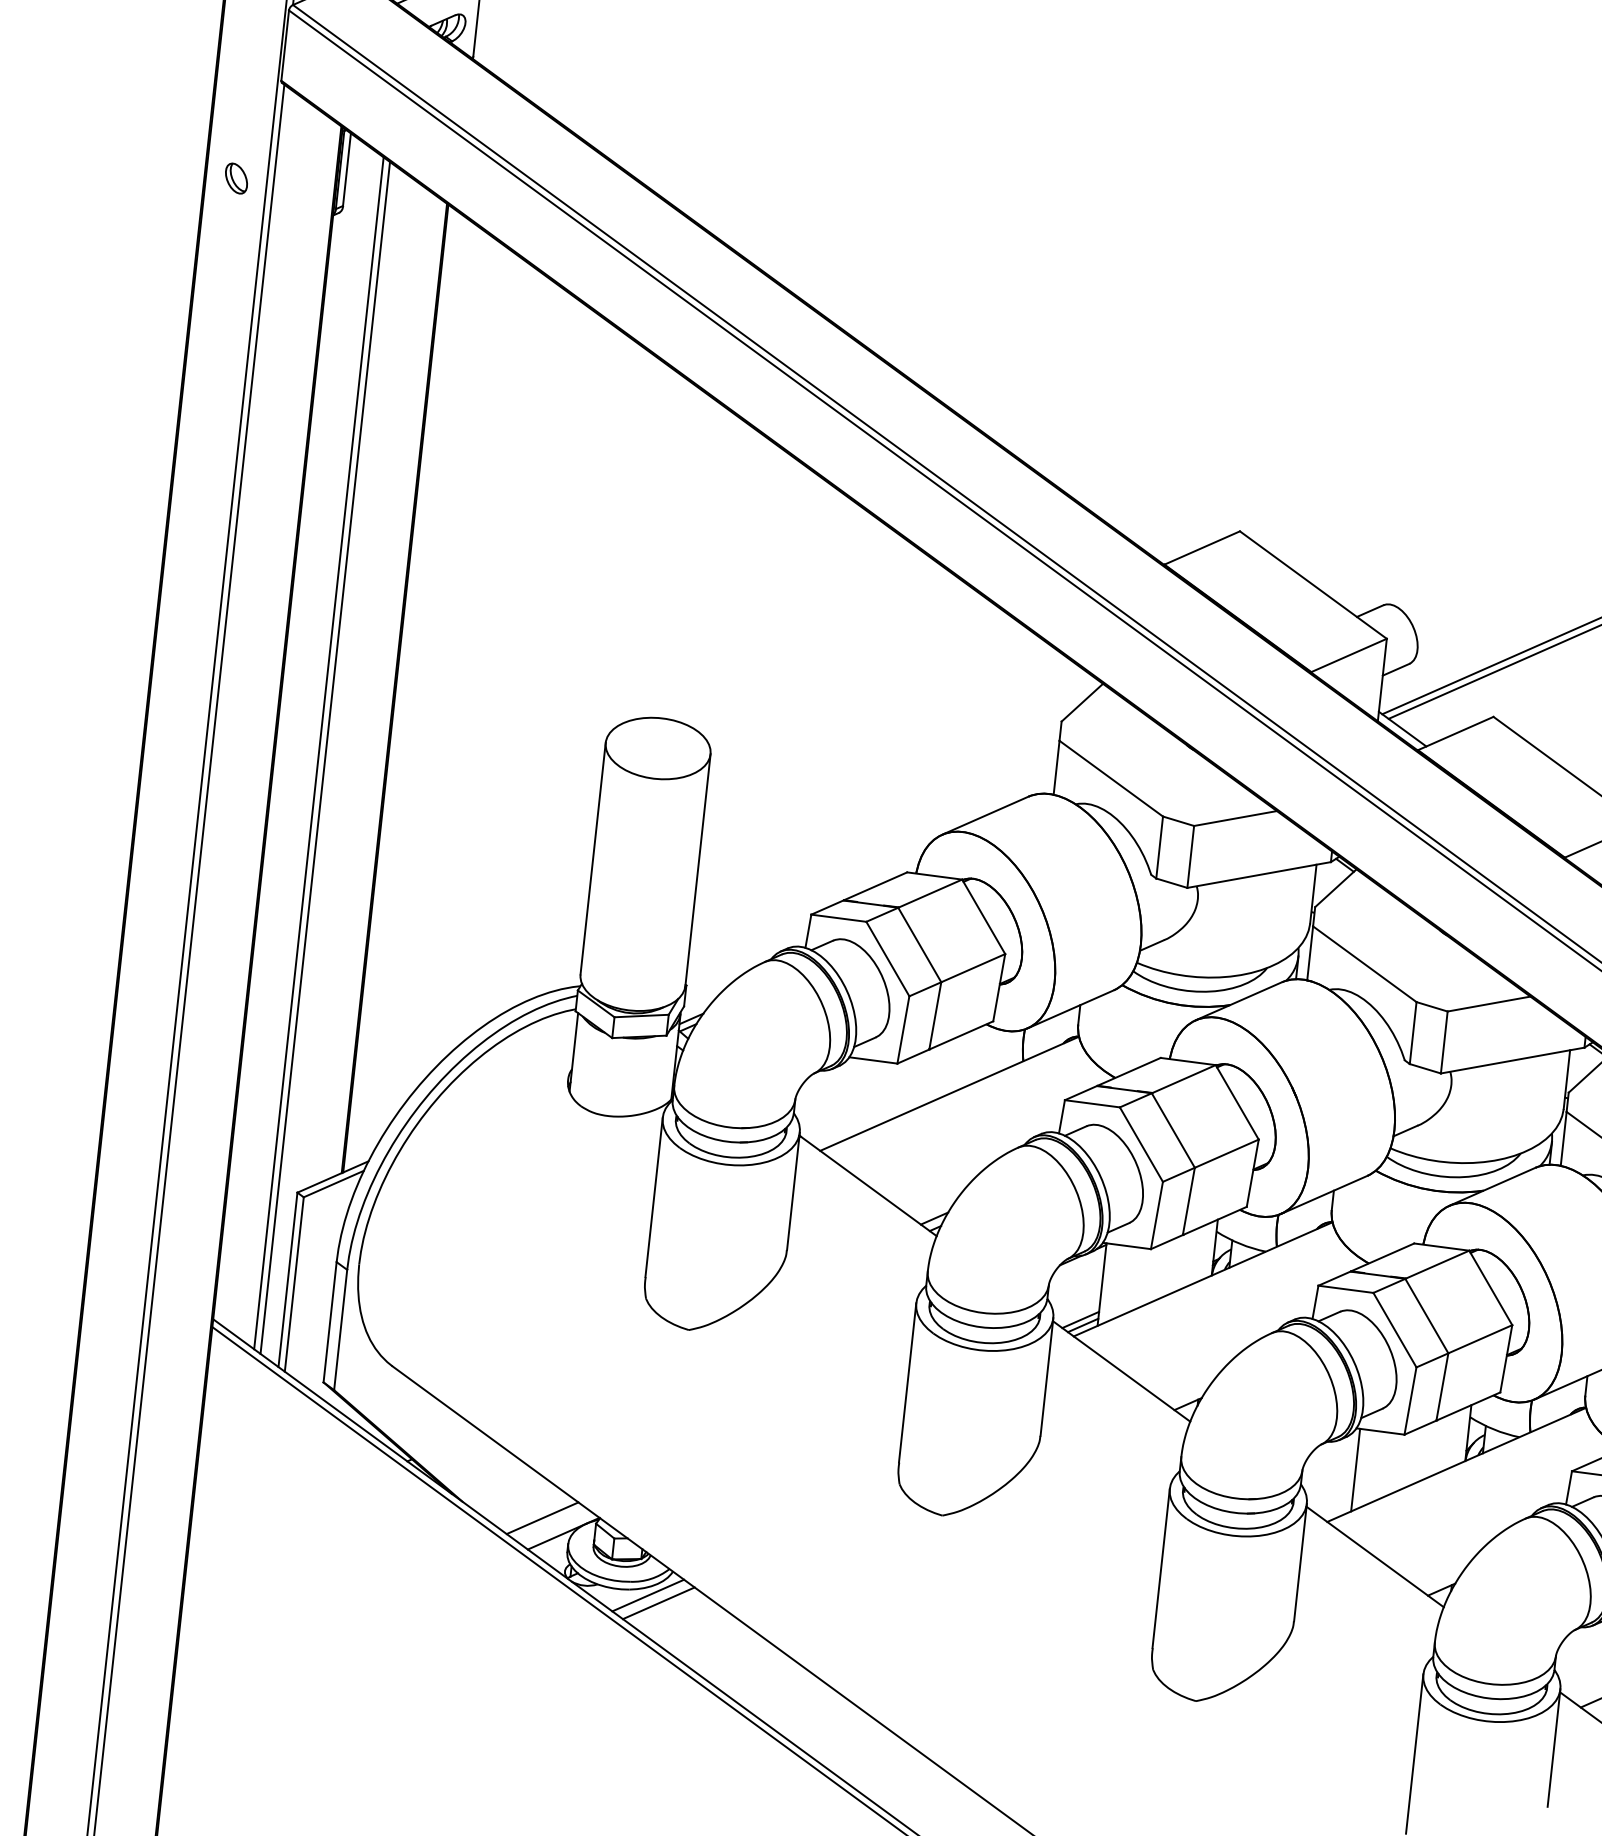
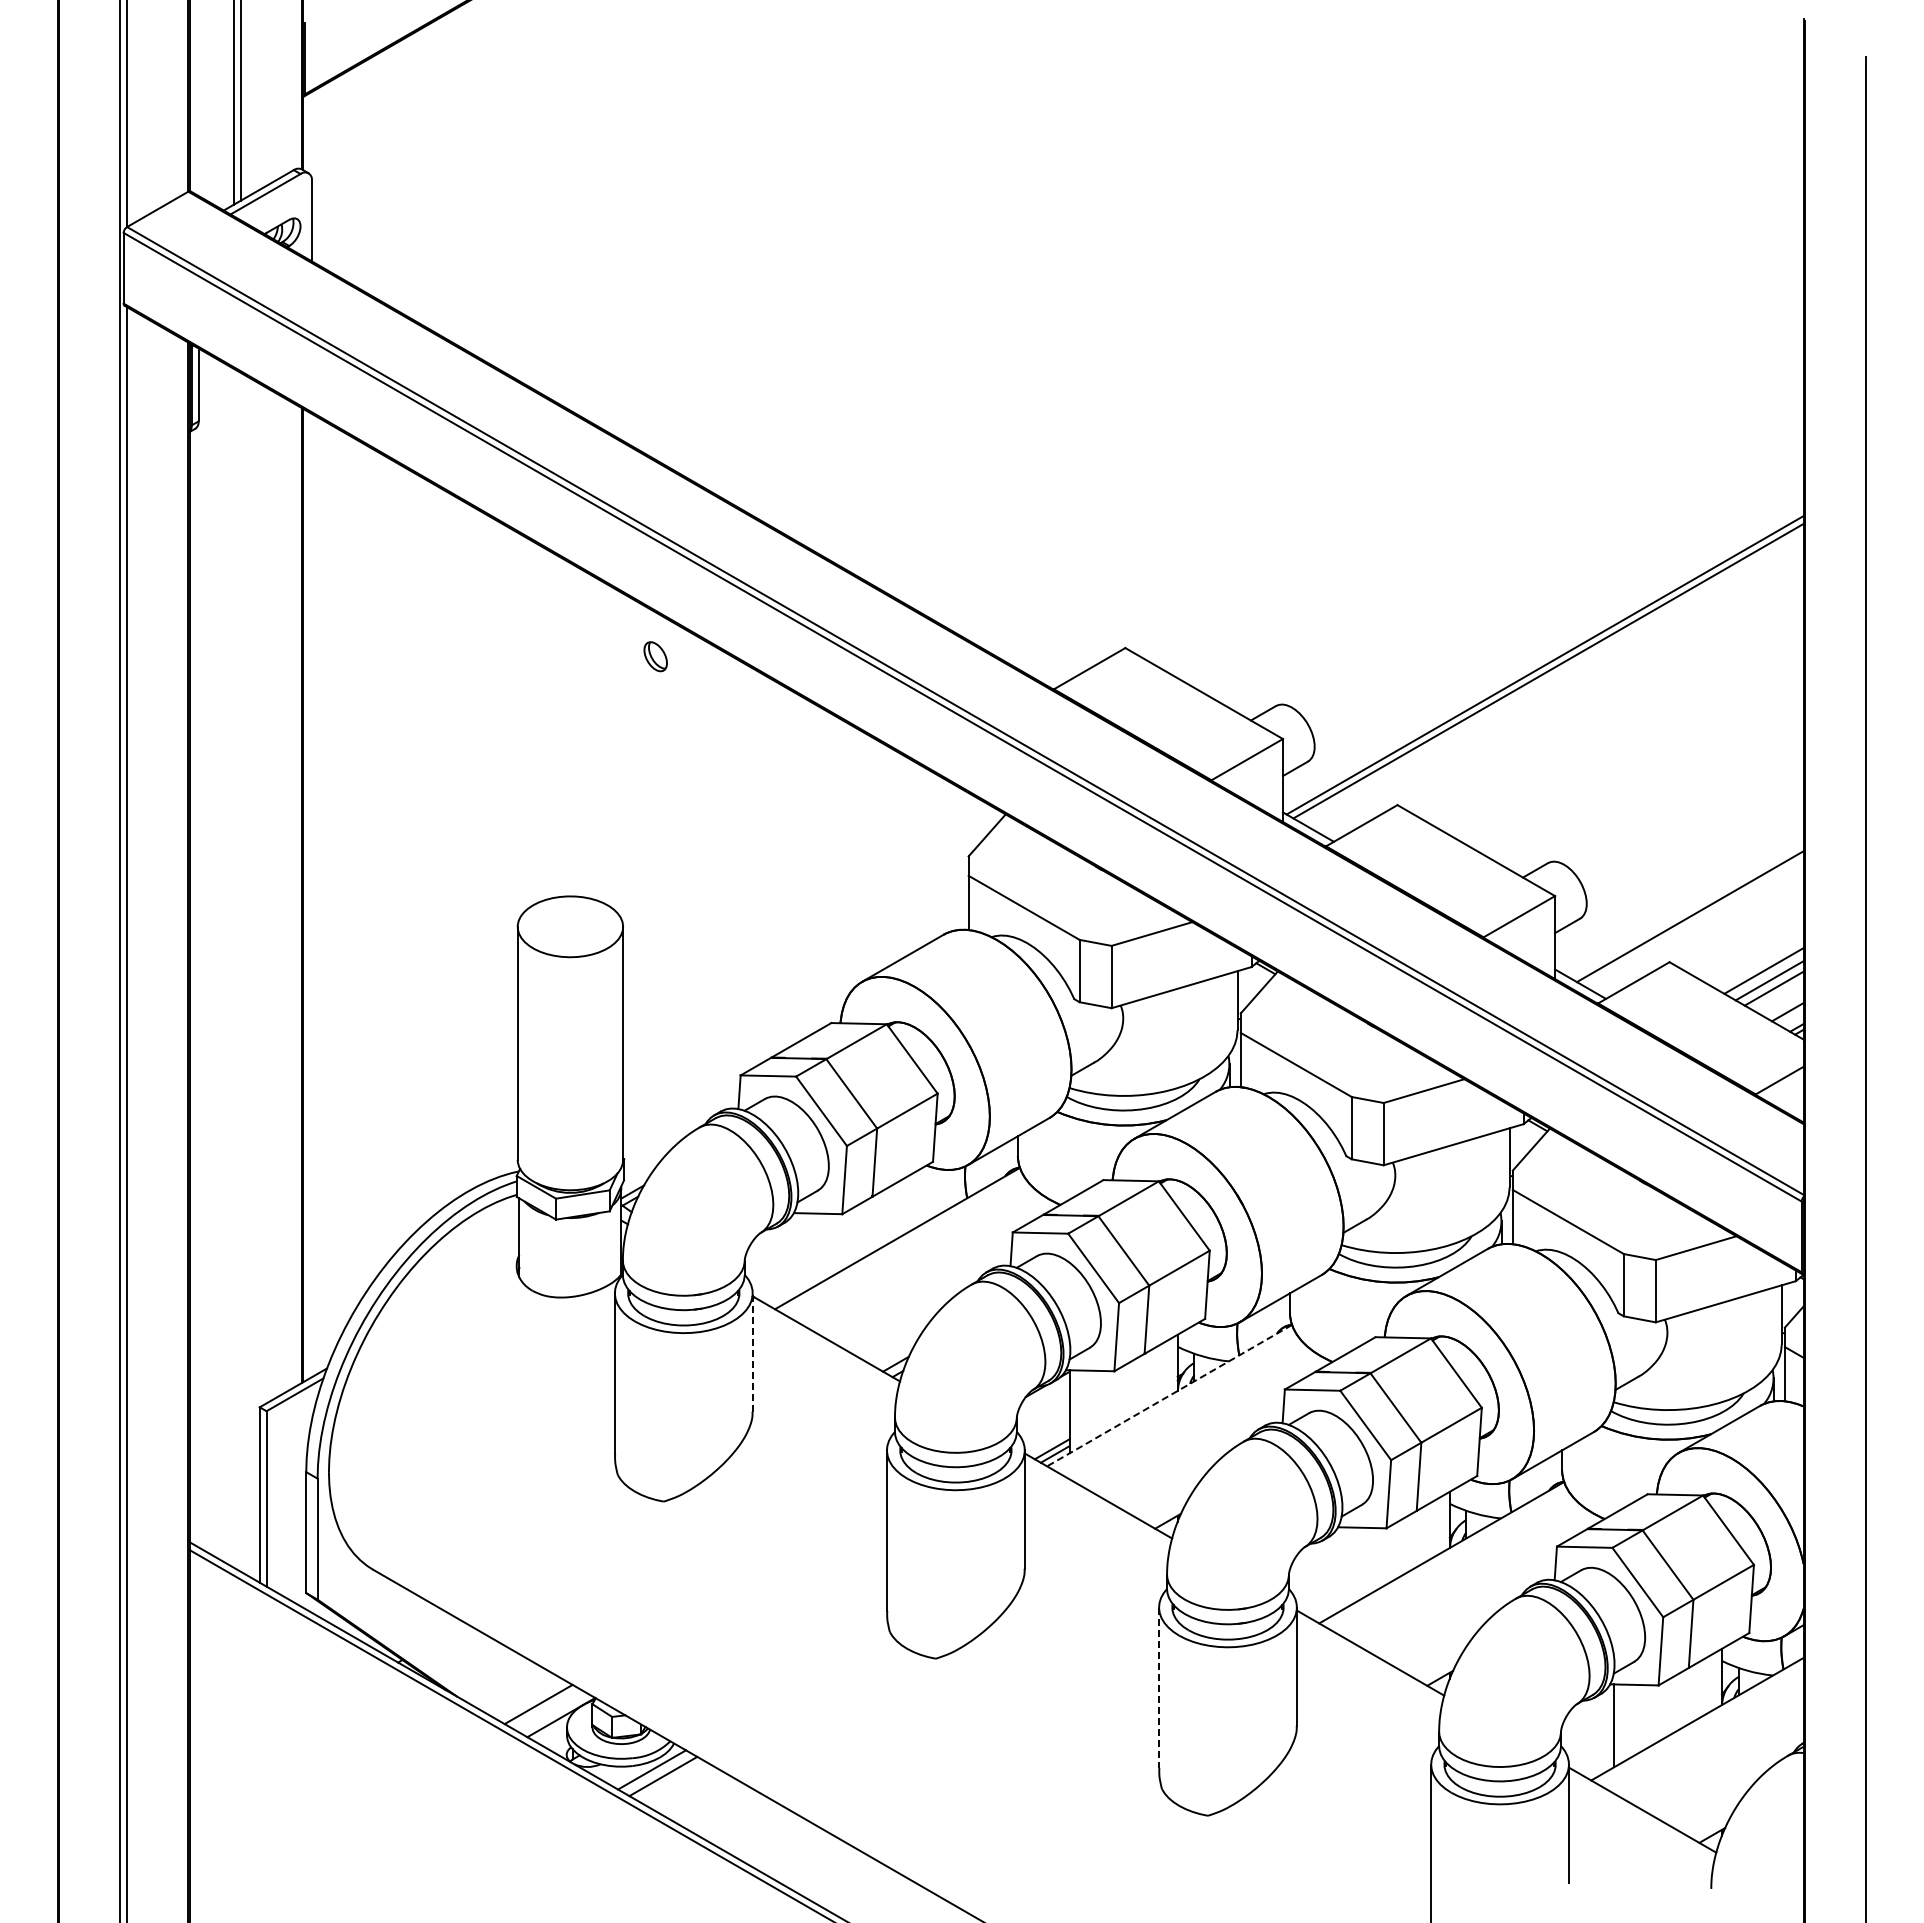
part: (236, 178) -> (655, 656), moved
line: (318, 752) -> (233, 967), removed
line: (325, 757) -> (240, 971), removed
line: (793, 1191) -> (752, 1352), solid -> dashed
line: (1203, 1279) -> (1169, 1395), solid -> dashed
line: (1355, 1469) -> (1341, 1568), removed
line: (1161, 1569) -> (1159, 1688), solid -> dashed

